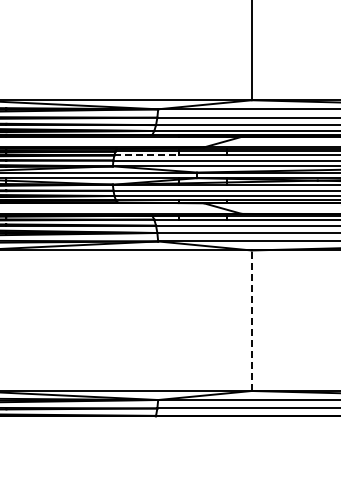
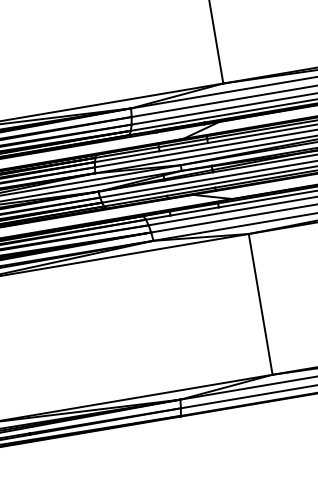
line: (147, 155) -> (128, 156), dashed -> solid
line: (251, 320) -> (260, 304), dashed -> solid

